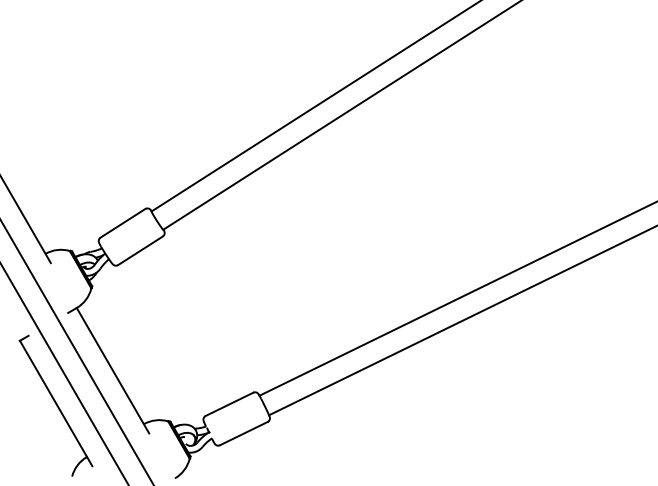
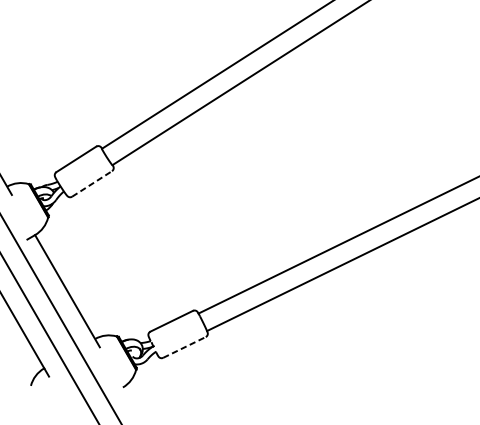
line: (140, 250) -> (92, 183), solid -> dashed
line: (244, 433) -> (185, 347), solid -> dashed

